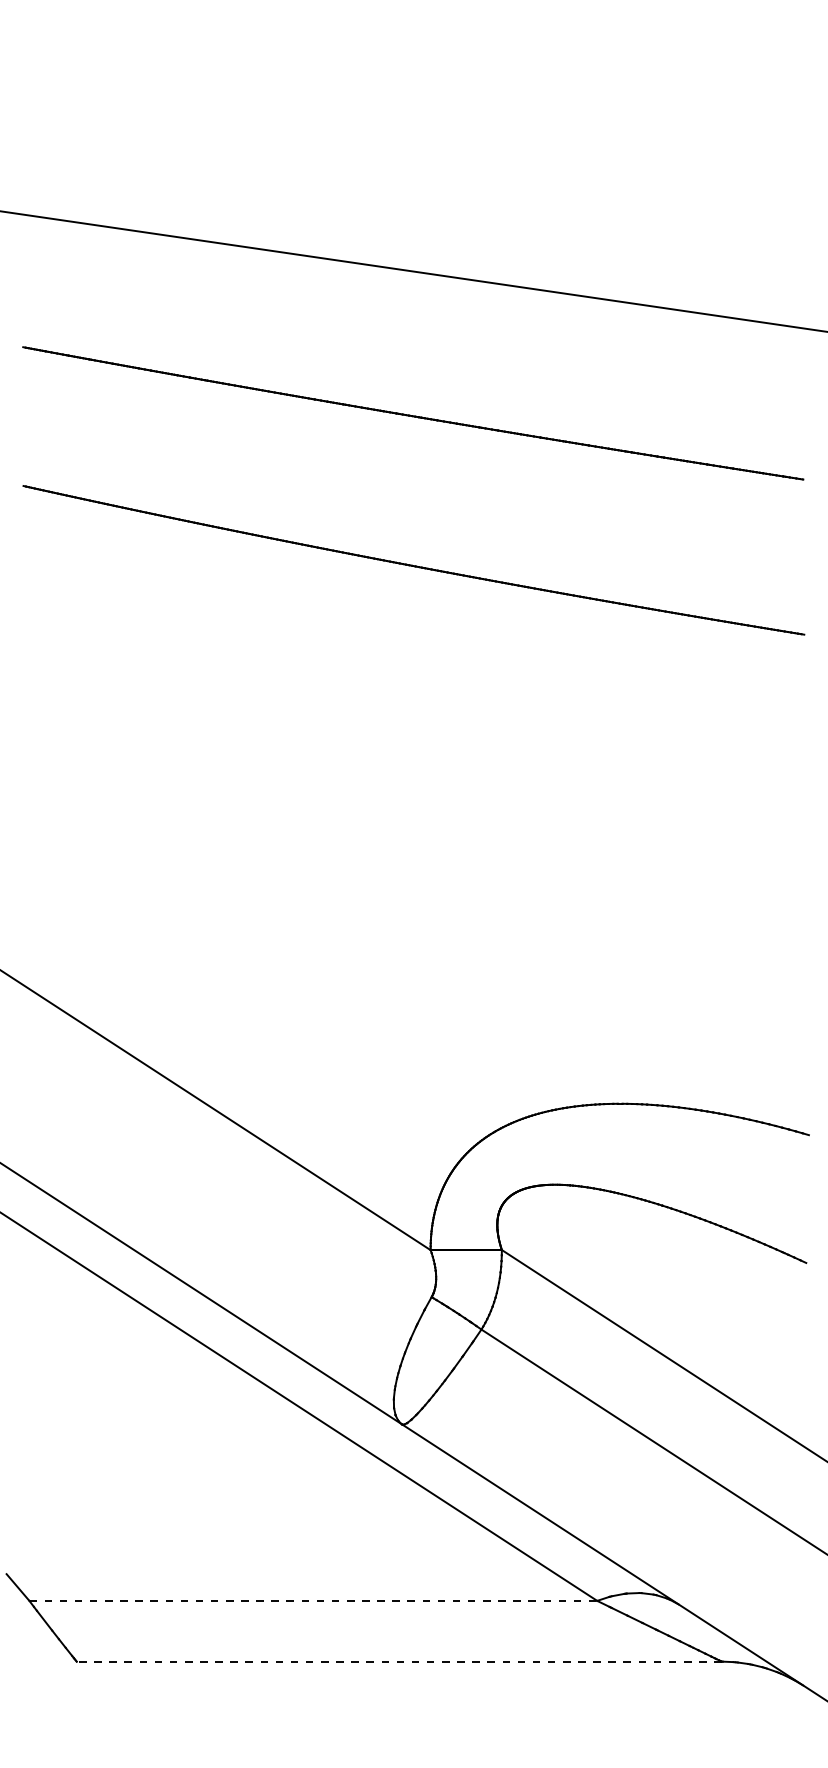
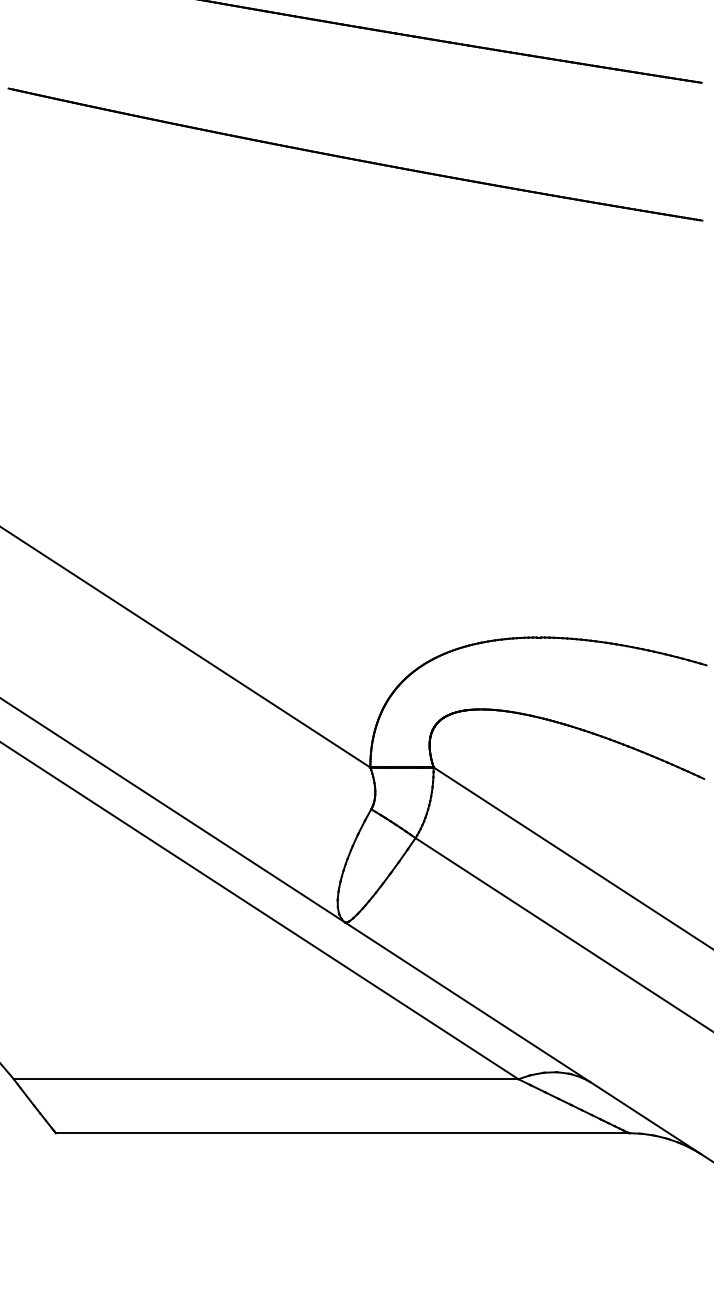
line: (313, 1600) -> (266, 1078), dashed -> solid
line: (399, 1661) -> (342, 1133), dashed -> solid

